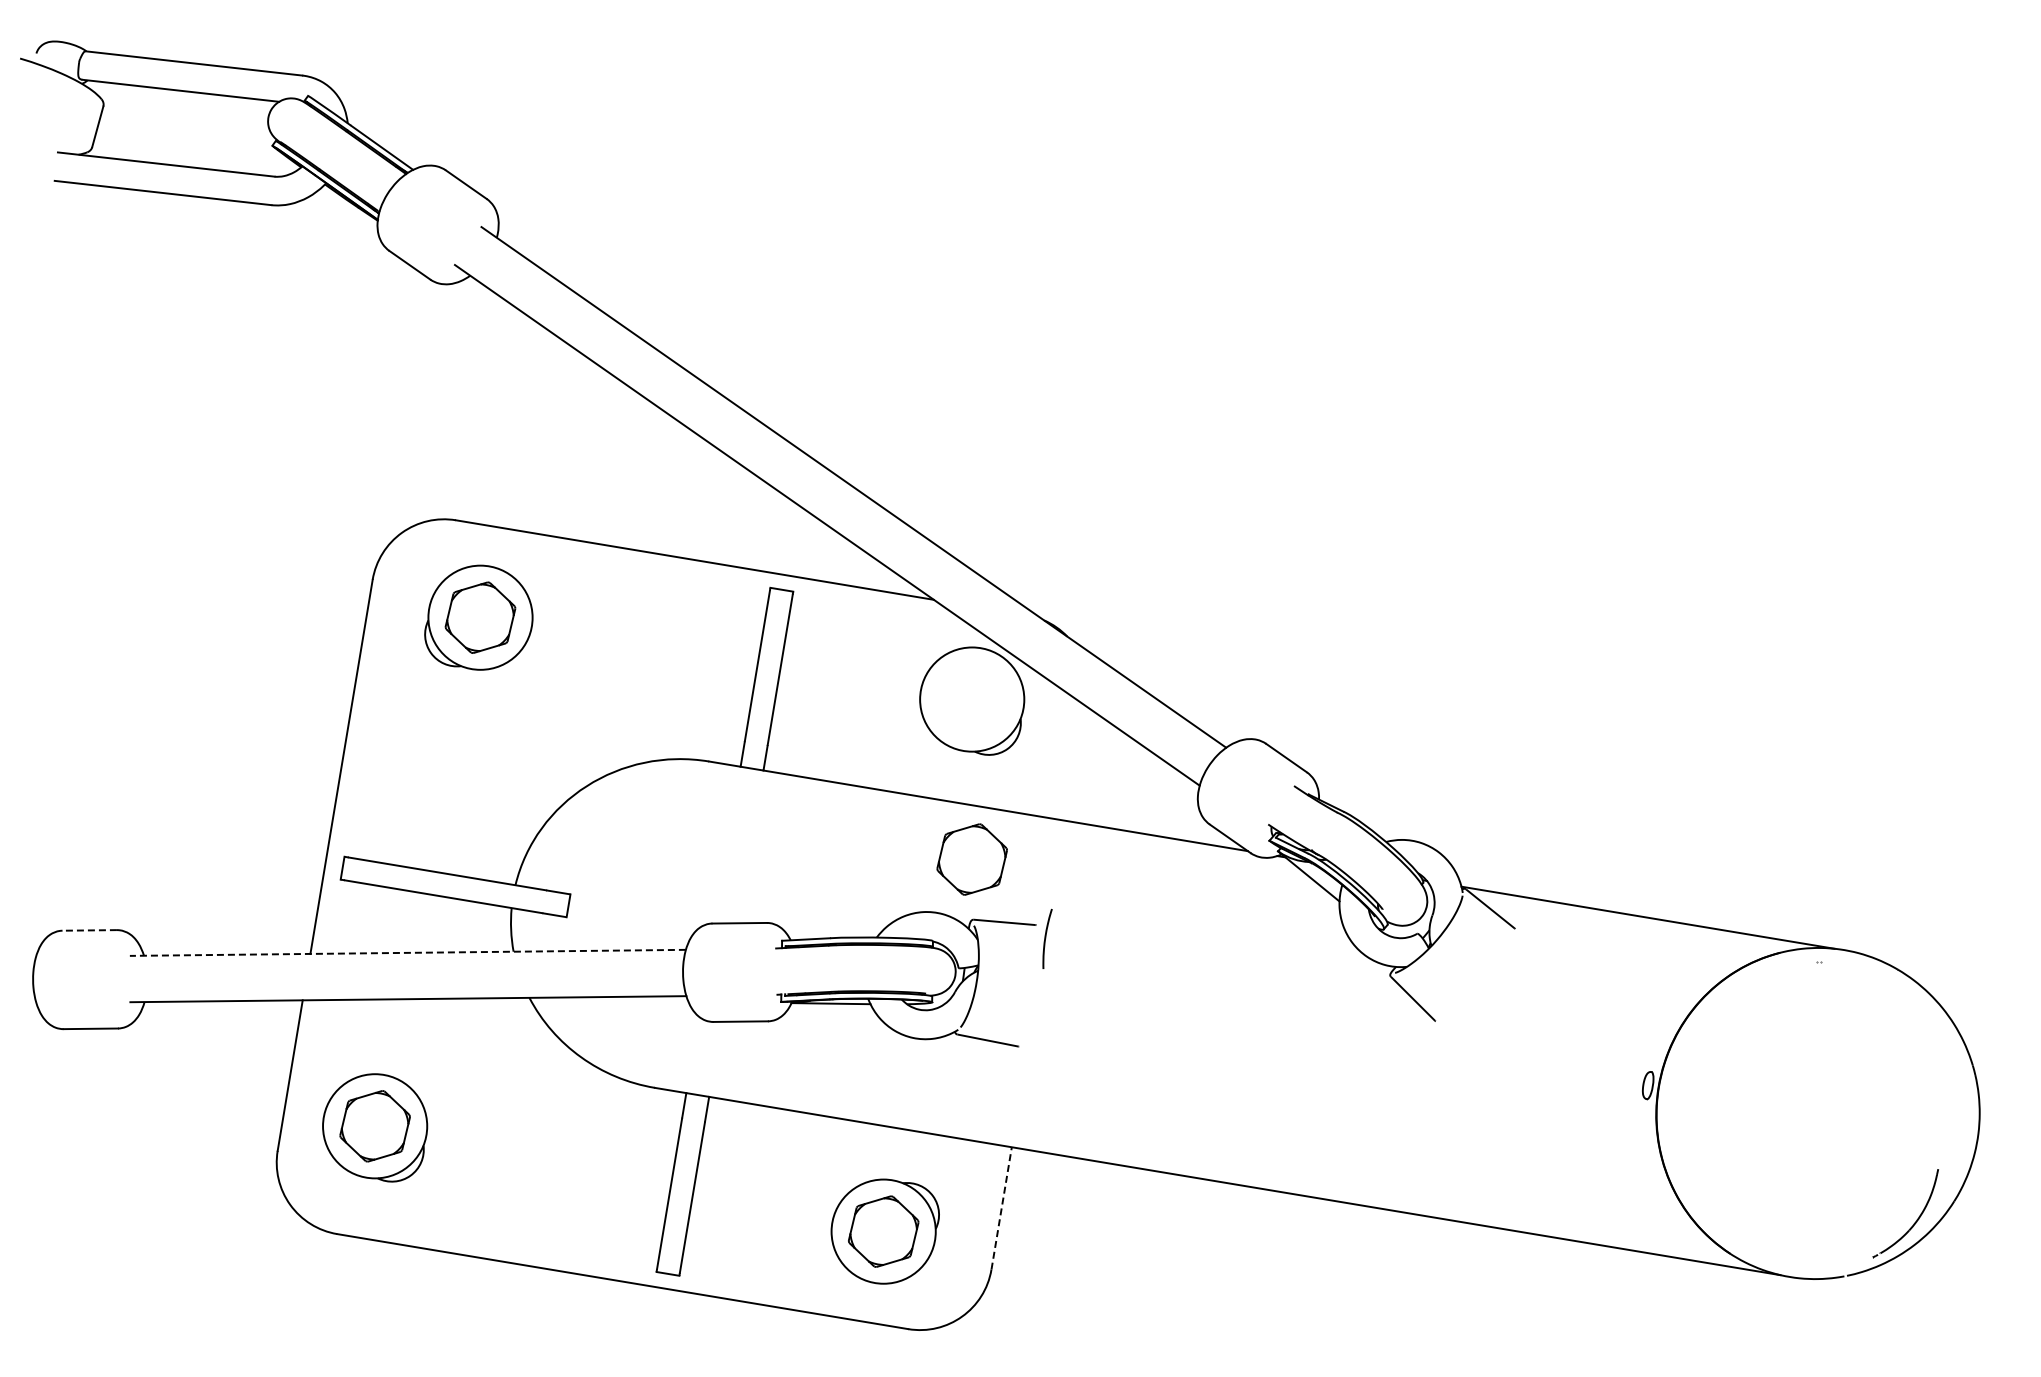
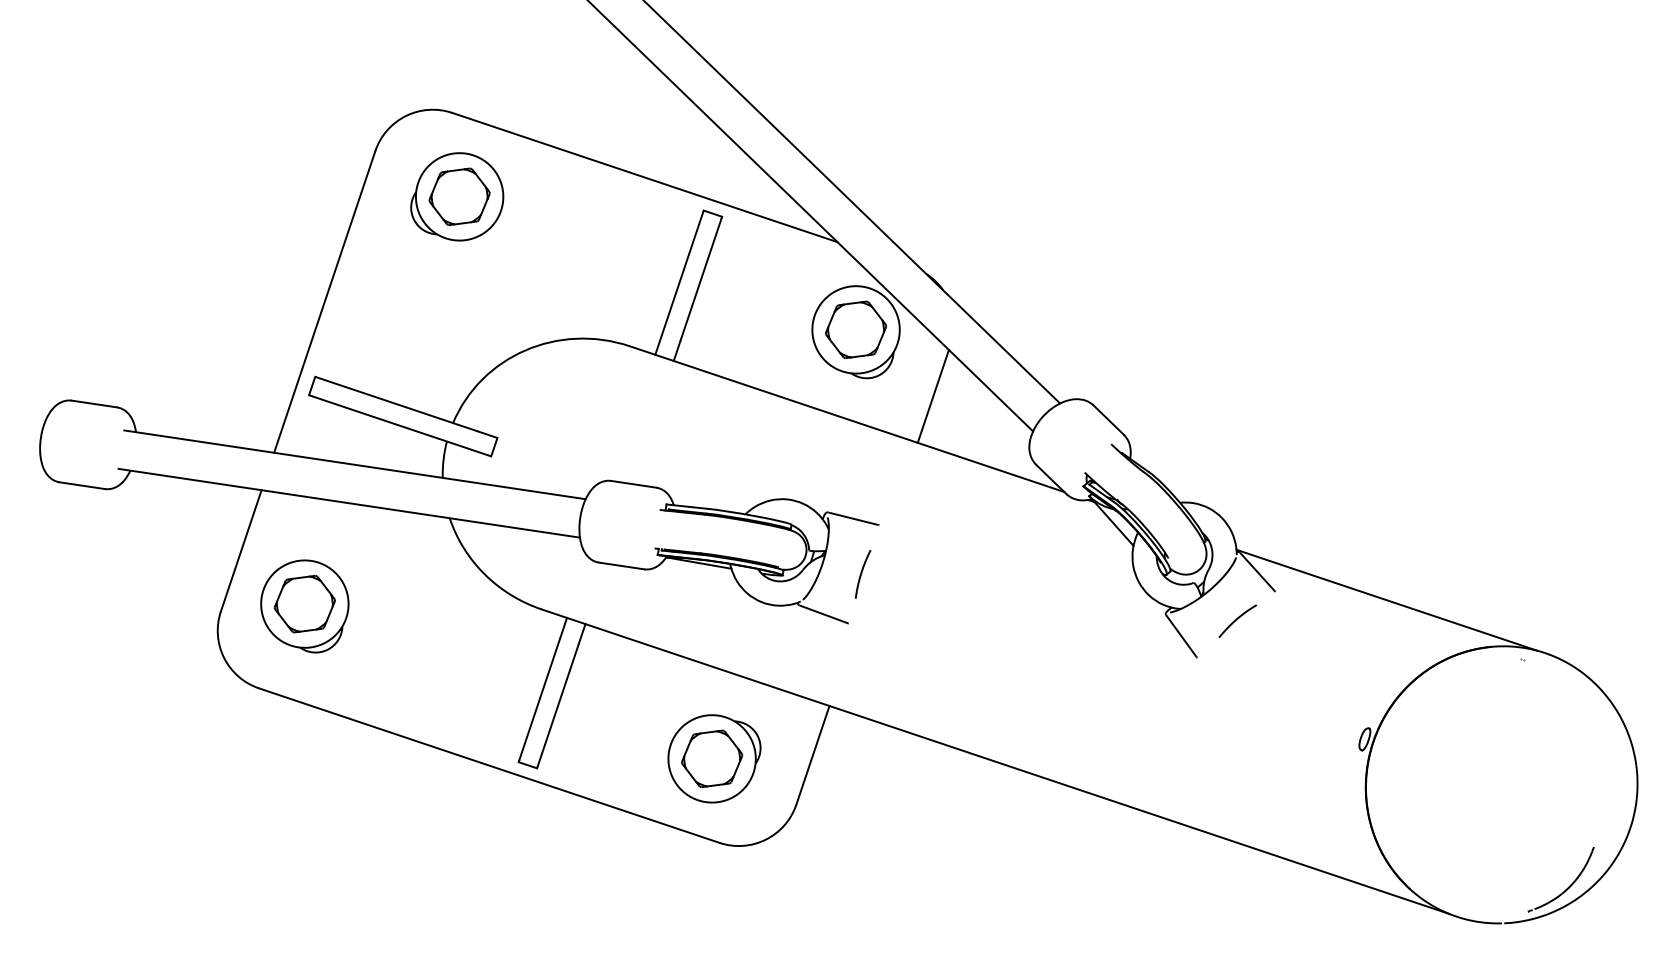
line: (1075, 762) -> (933, 395), added
part: (971, 859) -> (855, 329), moved
line: (89, 930) -> (94, 404), dashed -> solid
curve: (1046, 938) -> (862, 573), moved
line: (407, 952) -> (354, 464), dashed -> solid
part: (1476, 970) -> (1237, 621), added
line: (1001, 1207) -> (812, 754), dashed -> solid

